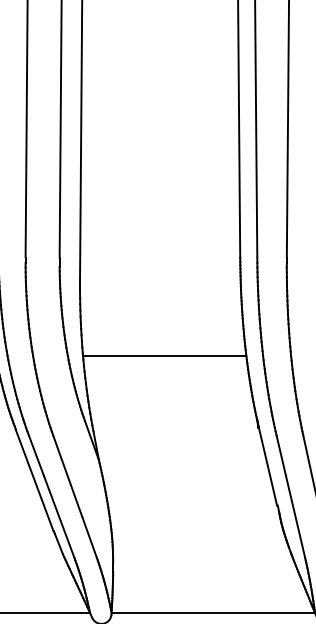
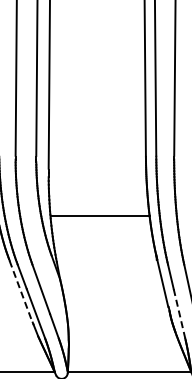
line: (35, 480) -> (21, 291), solid -> dashed
line: (295, 517) -> (179, 314), solid -> dashed

